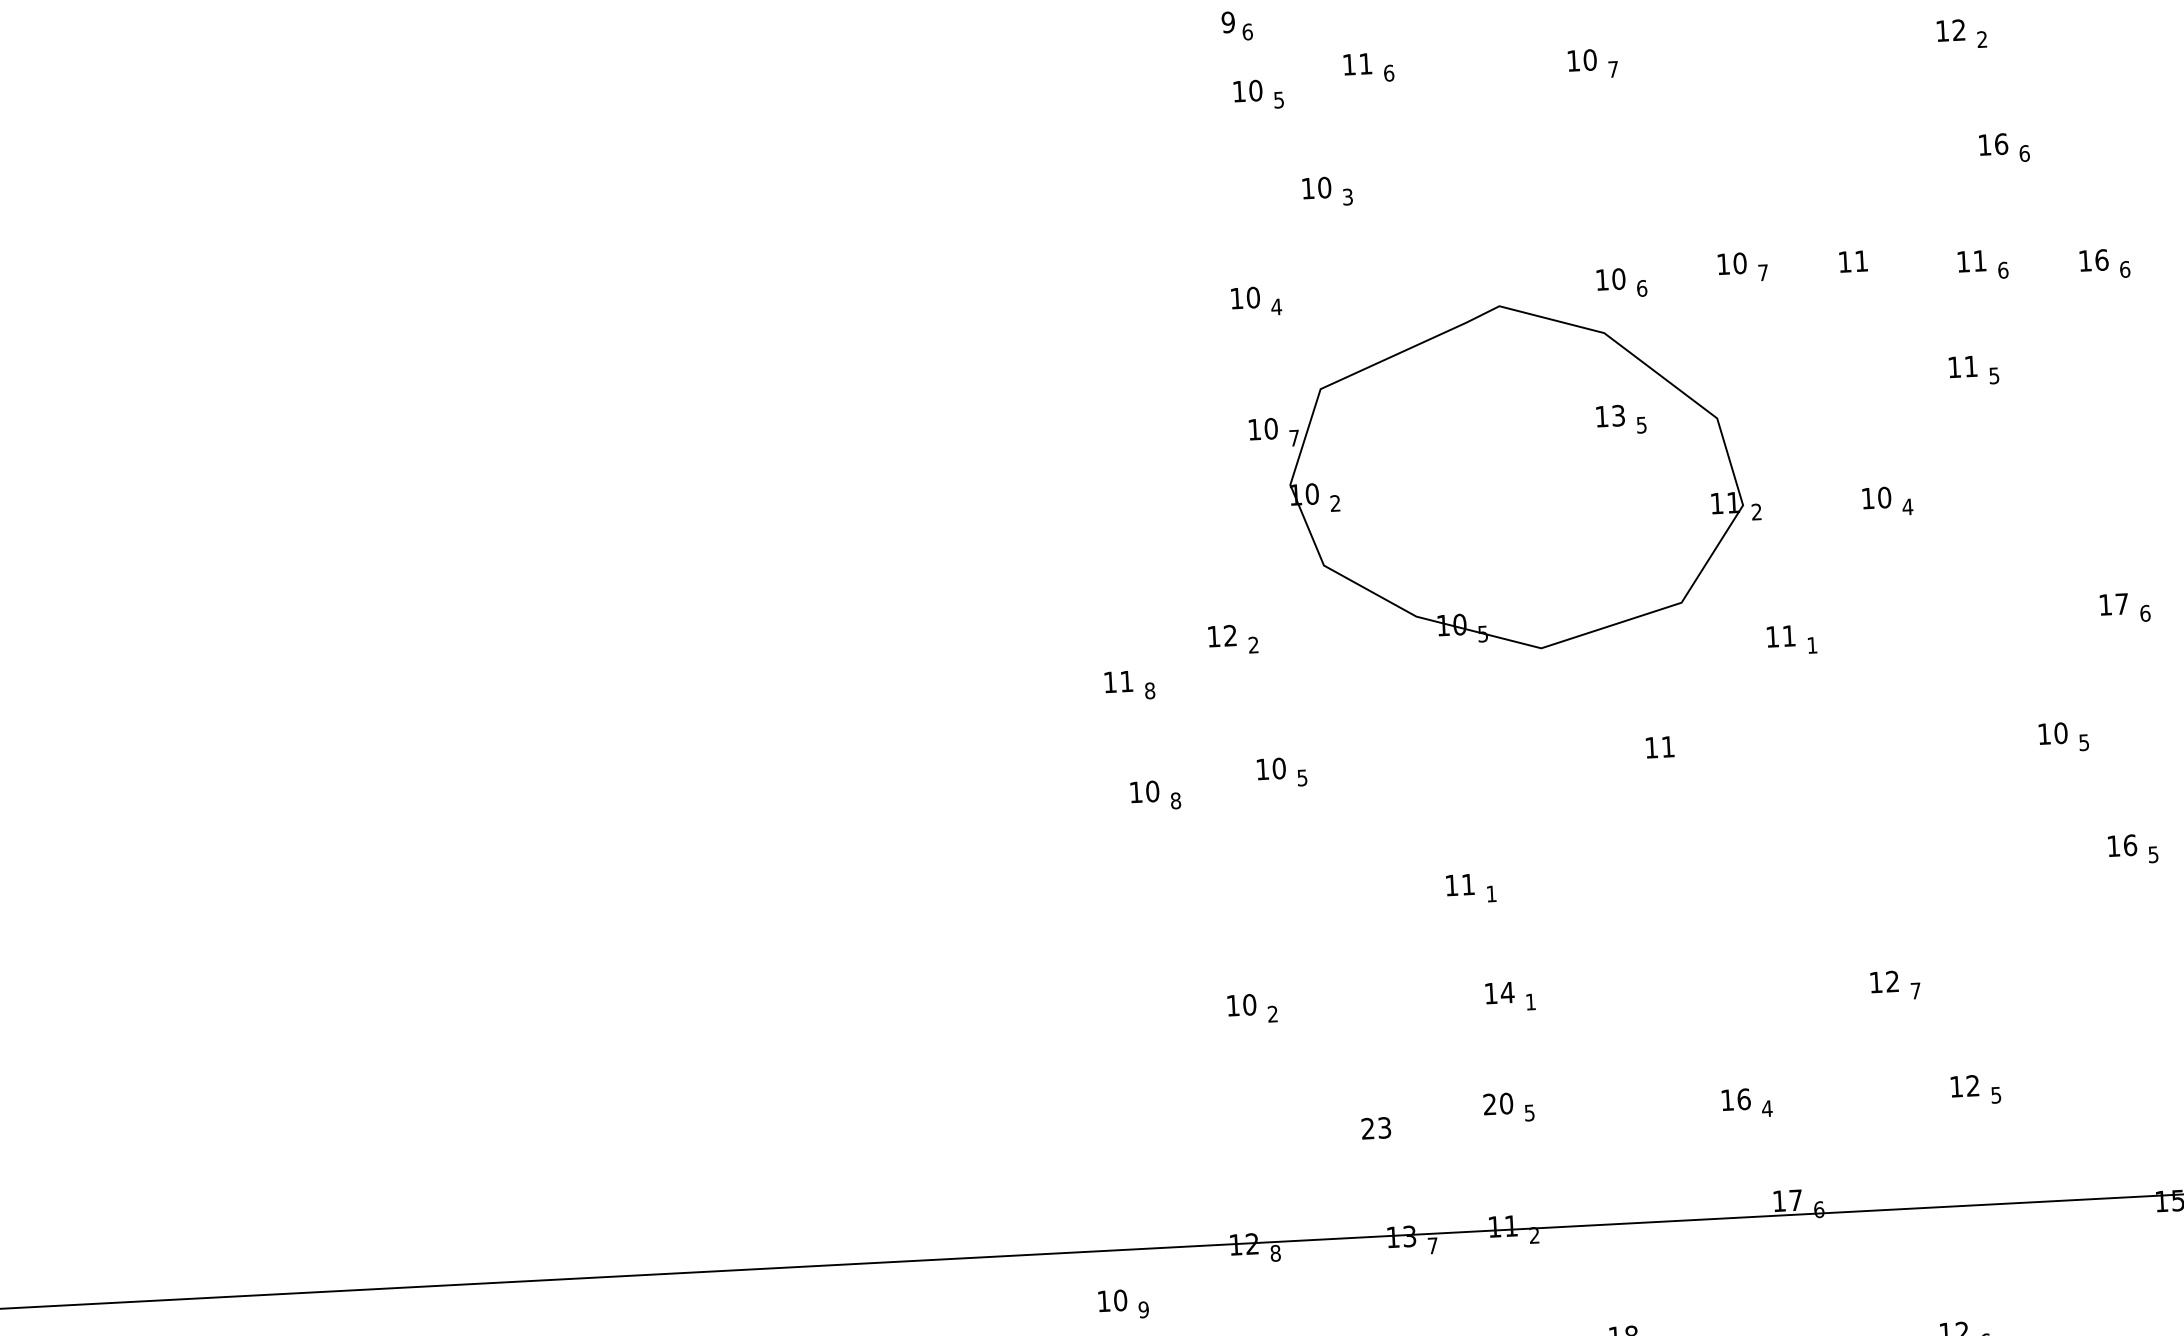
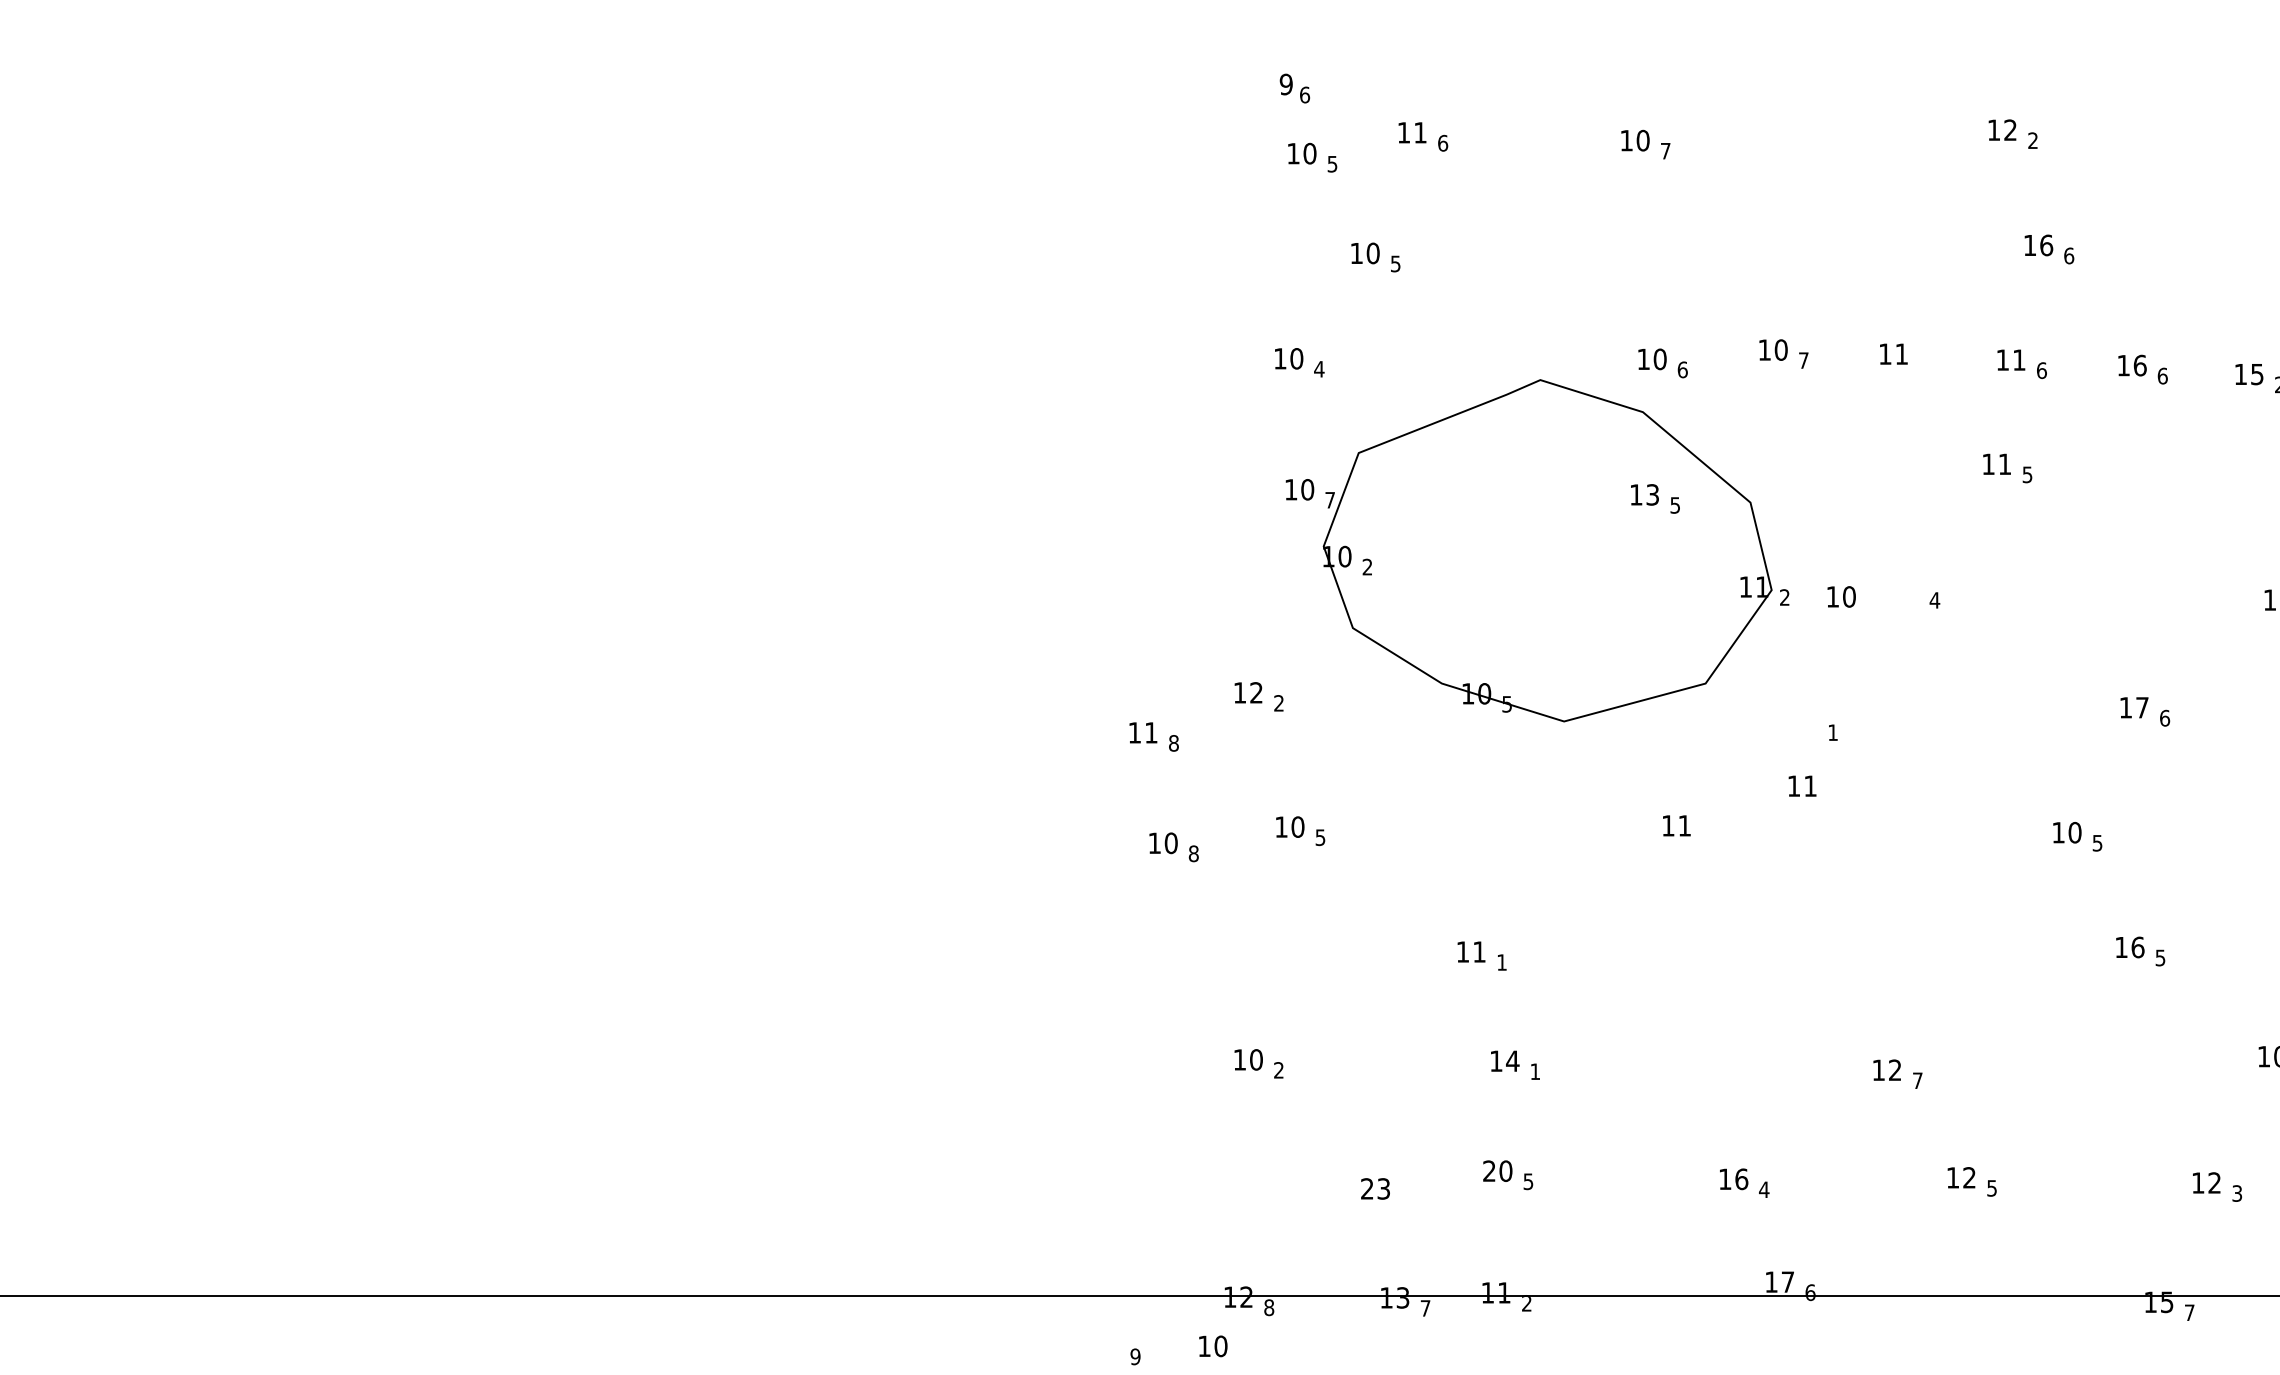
text: (1347, 196) -> (1395, 263), 3 -> 5
text: (1876, 497) -> (1841, 596), moved
text: (1781, 635) -> (1802, 785), moved
text: (1113, 1301) -> (1213, 1346), moved

